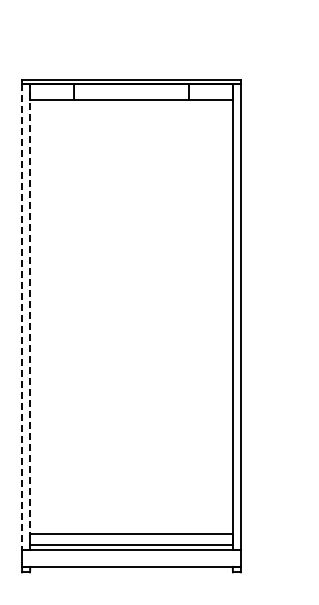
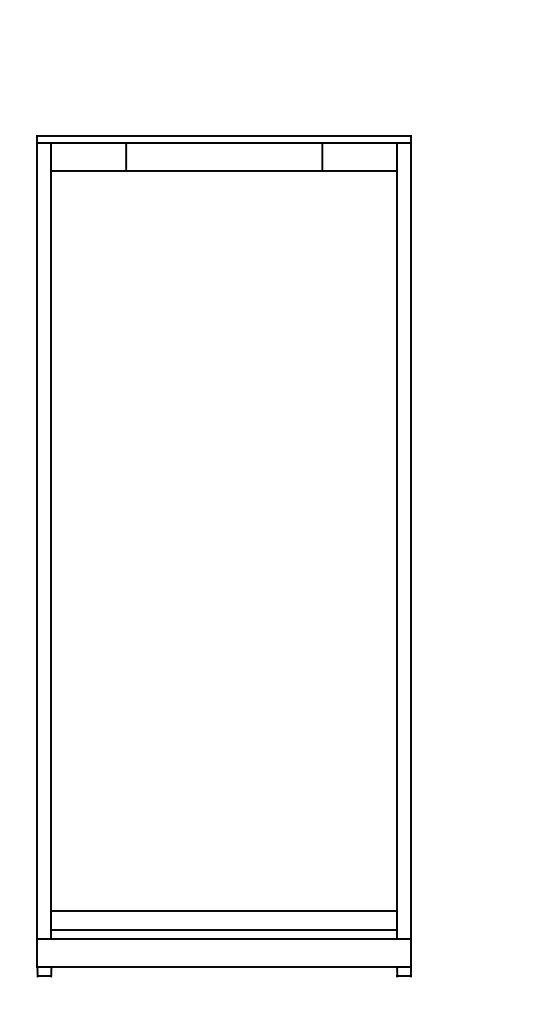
line: (30, 316) -> (51, 539), dashed -> solid
line: (22, 317) -> (38, 541), dashed -> solid

